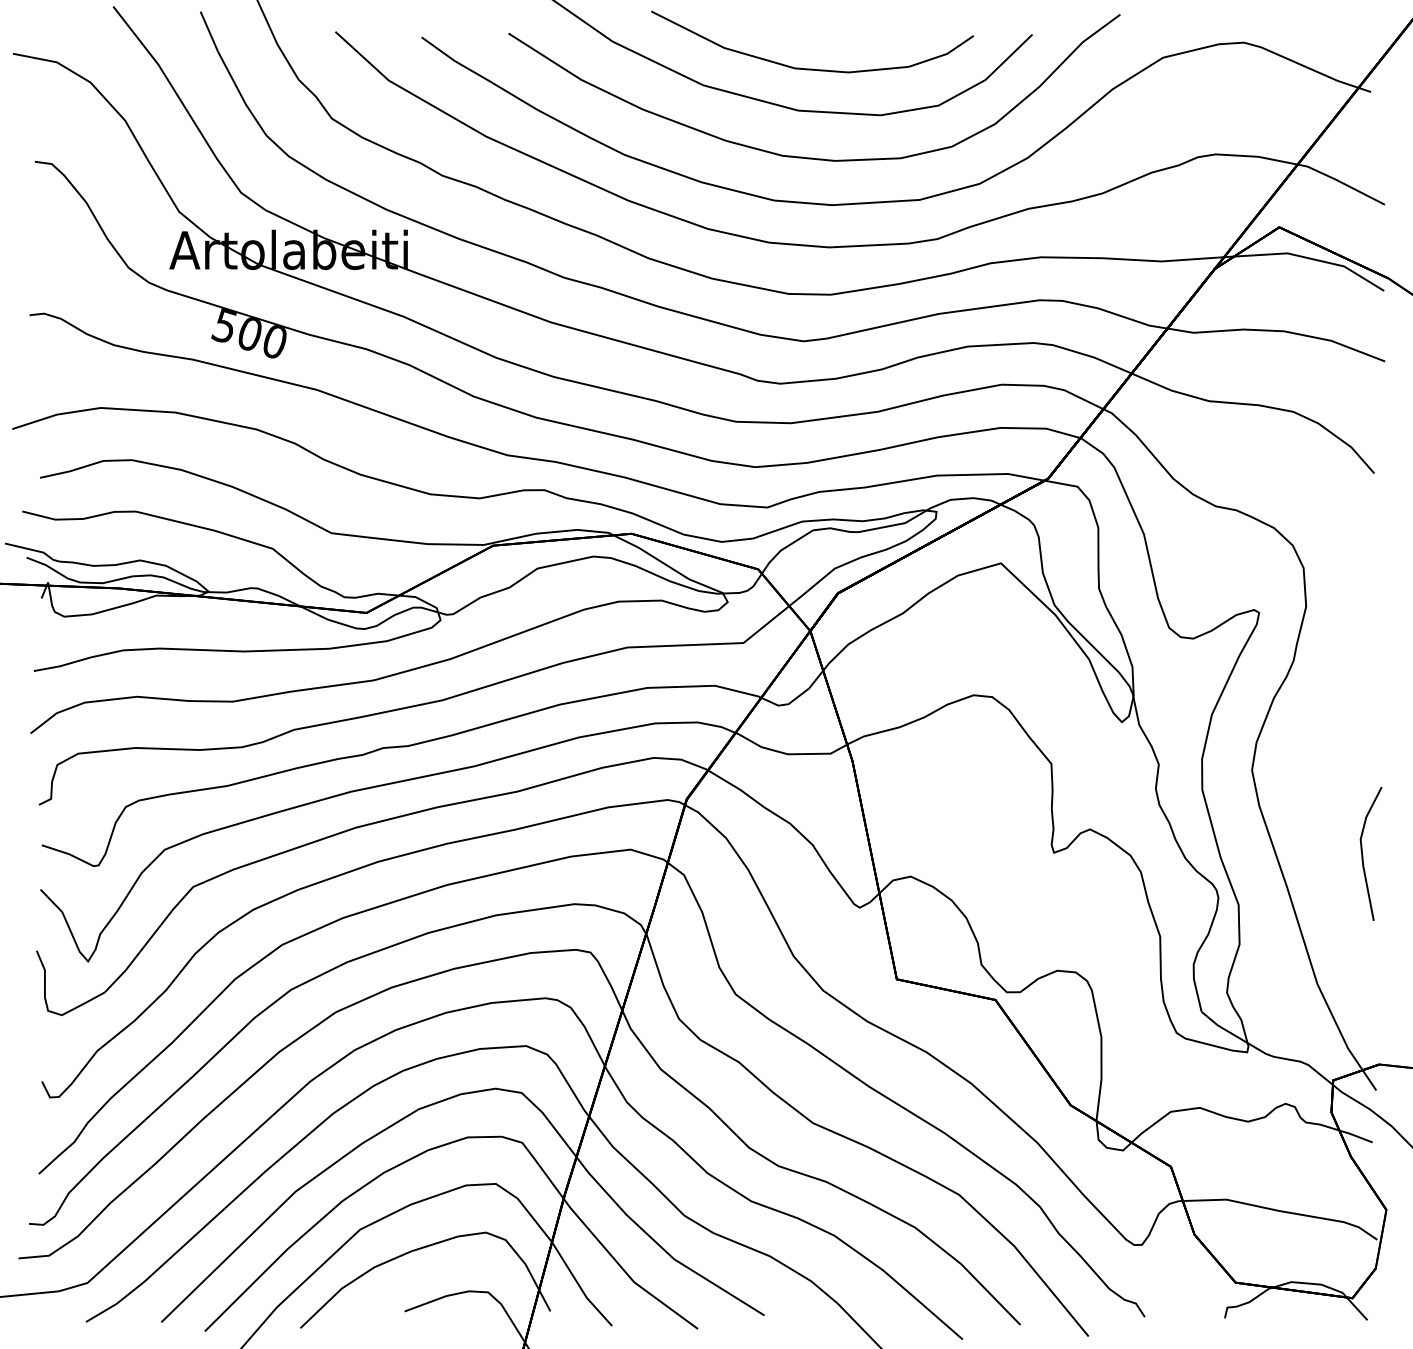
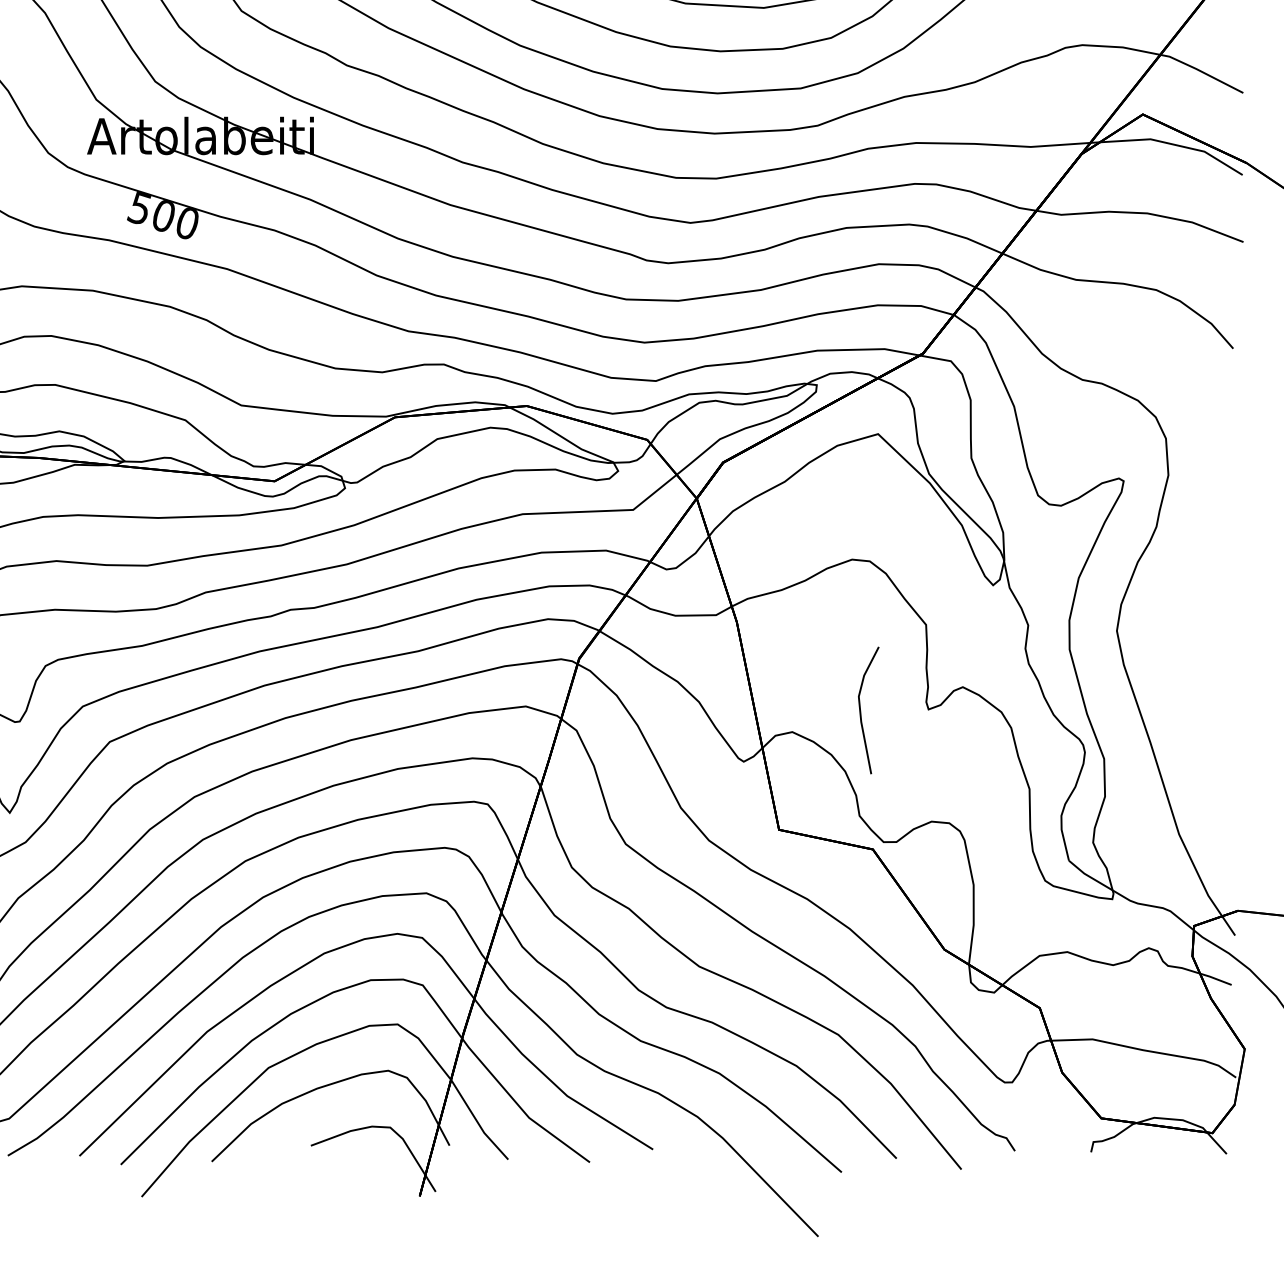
line: (1363, 854) -> (861, 711), moved

